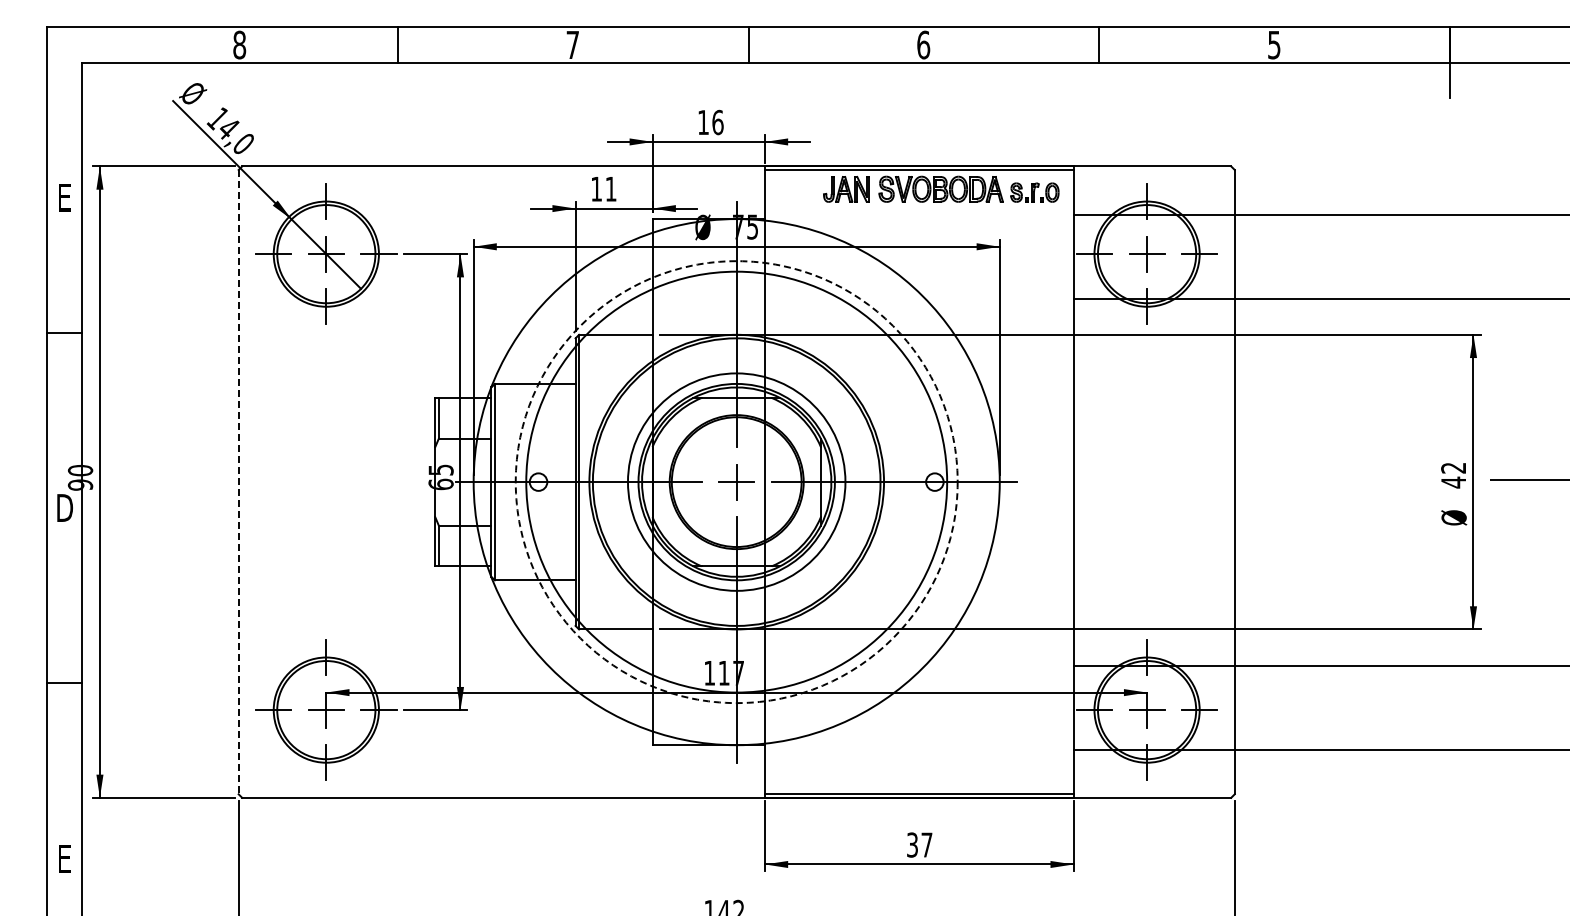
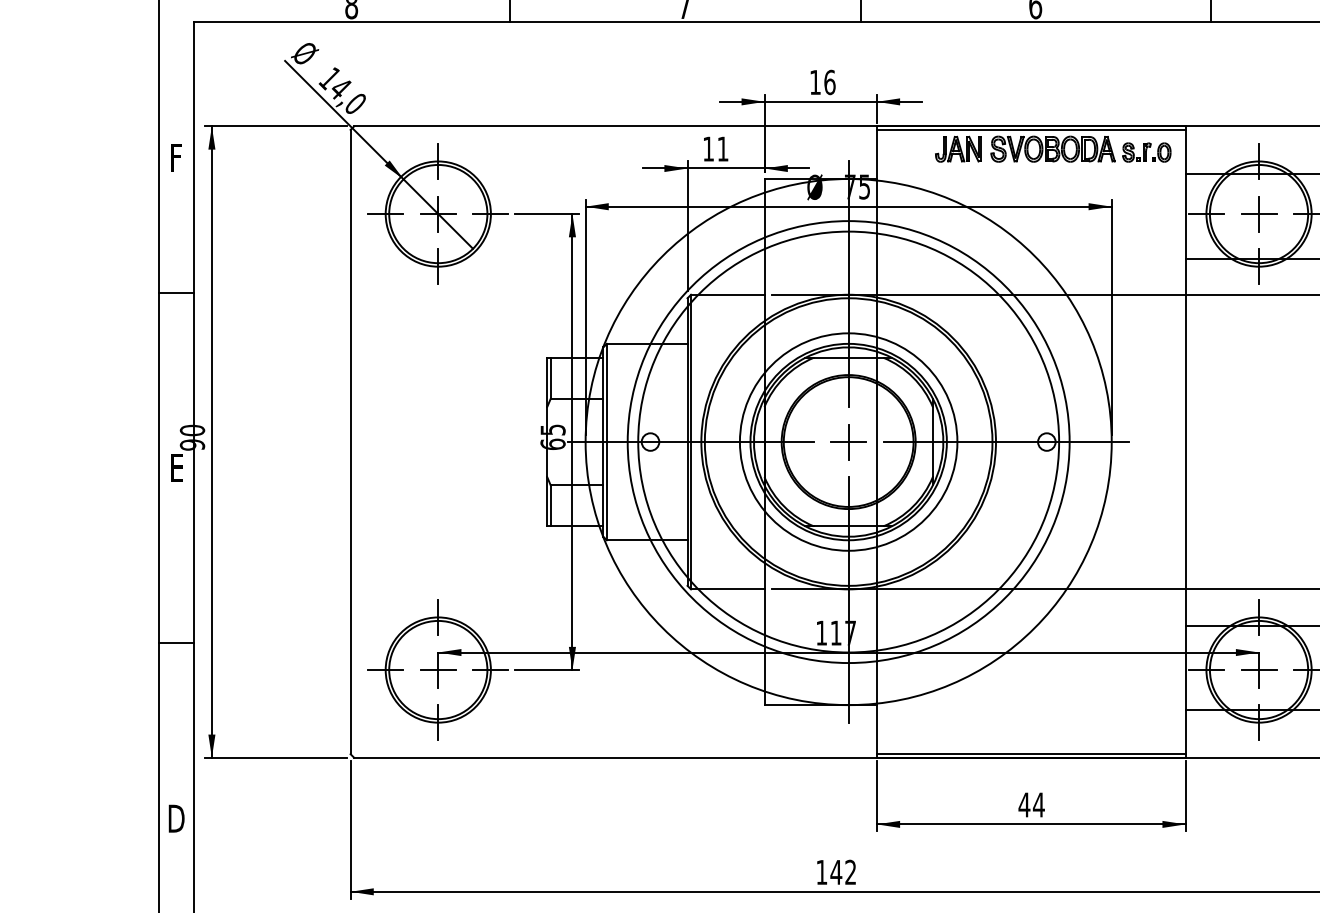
text: (65, 197) -> (177, 157), E -> F
line: (238, 482) -> (350, 442), dashed -> solid
circle: (736, 482) -> (848, 442), dashed -> solid
text: (64, 507) -> (176, 467), D -> E
text: (919, 844) -> (1031, 804), 37 -> 44
text: (64, 858) -> (176, 818), E -> D

